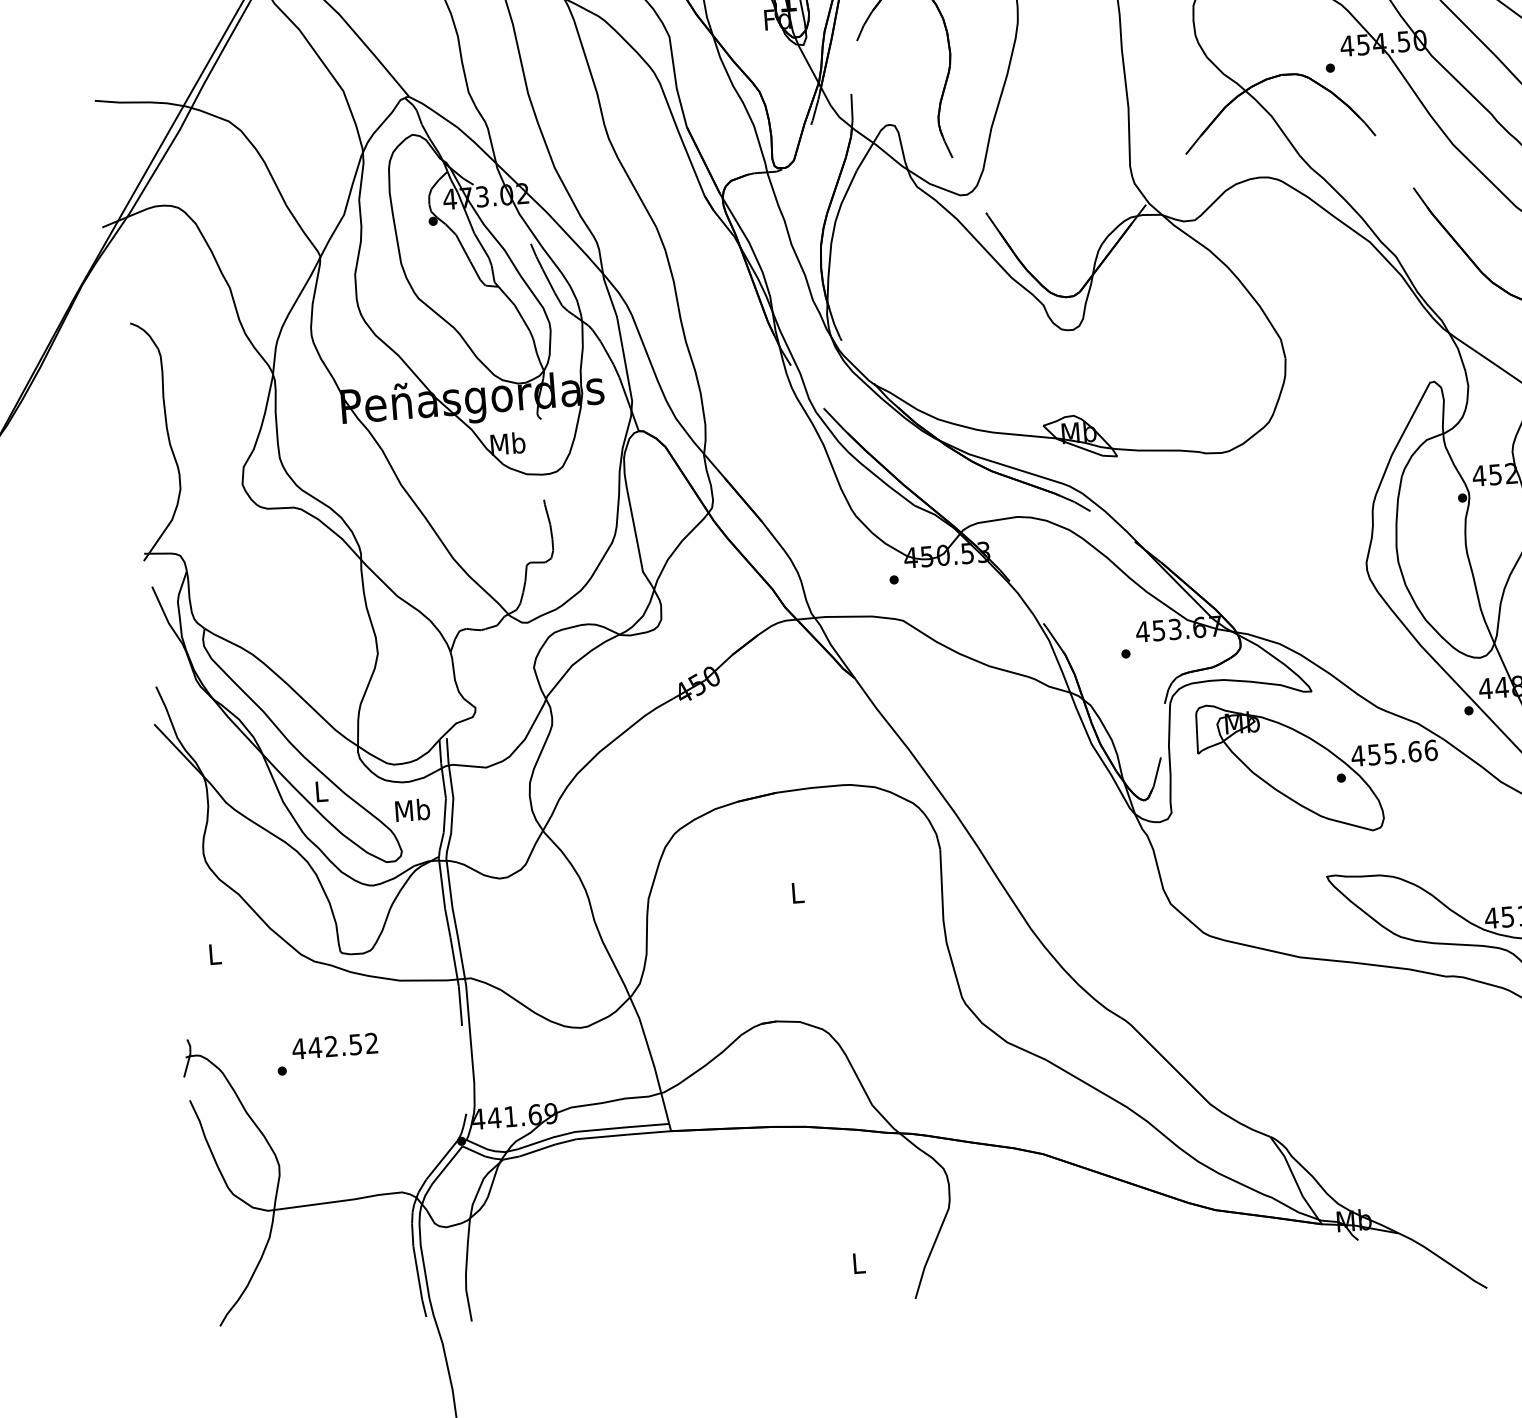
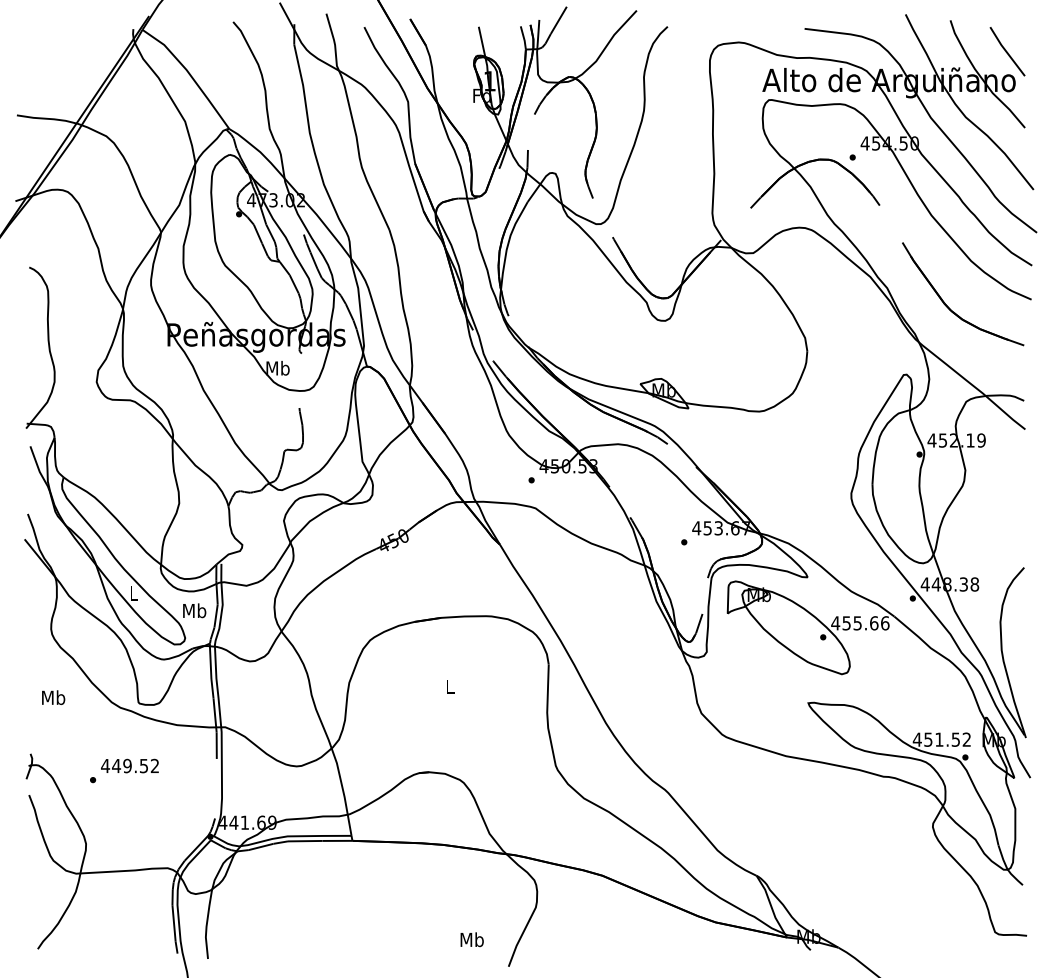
text: (214, 953) -> (53, 697), L -> Mb
text: (331, 1047) -> (127, 766), 442.52 -> 449.52
text: (857, 1262) -> (471, 939), L -> Mb

